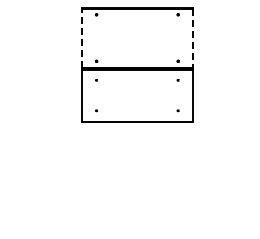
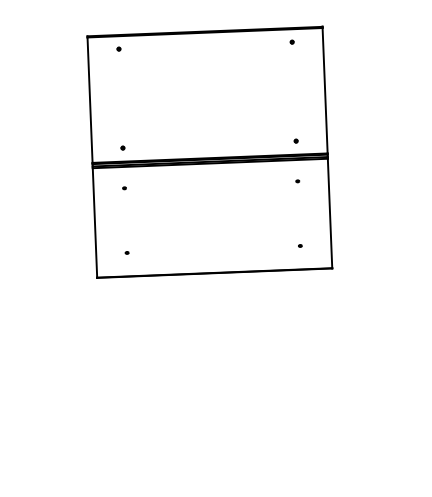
line: (82, 38) -> (91, 100), dashed -> solid
line: (192, 38) -> (324, 91), dashed -> solid

